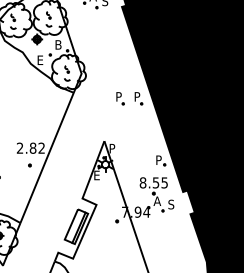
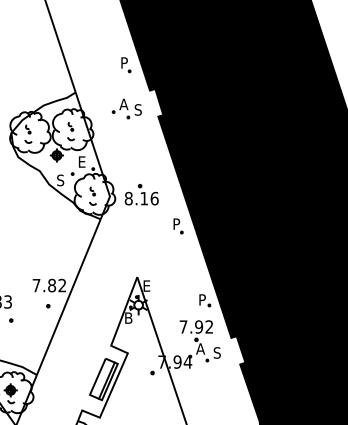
text: (60, 44) -> (84, 161), B -> E
text: (40, 60) -> (60, 180), E -> S
part: (107, 72) -> (141, 194), added
part: (120, 98) -> (156, 226), removed
text: (20, 148) -> (36, 285), 2.82 -> 7.82
text: (112, 148) -> (147, 285), P -> E
text: (98, 174) -> (130, 317), E -> B
text: (153, 182) -> (196, 326), 8.55 -> 7.92

